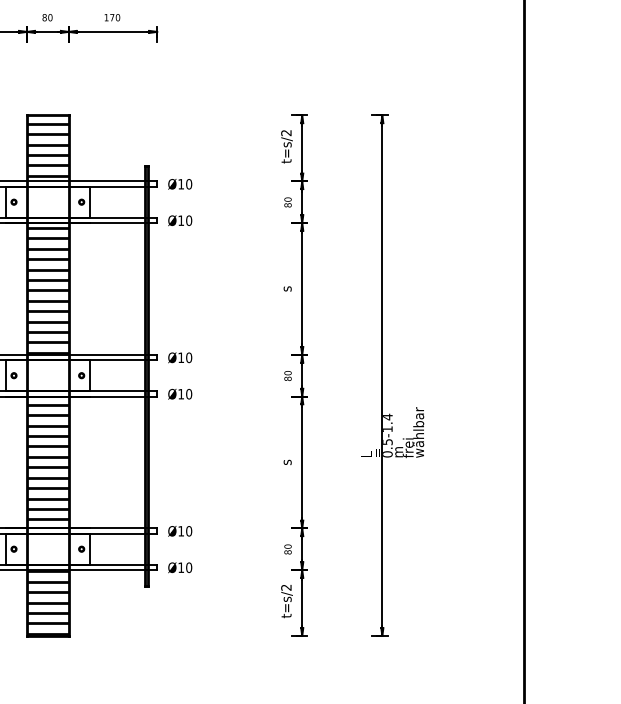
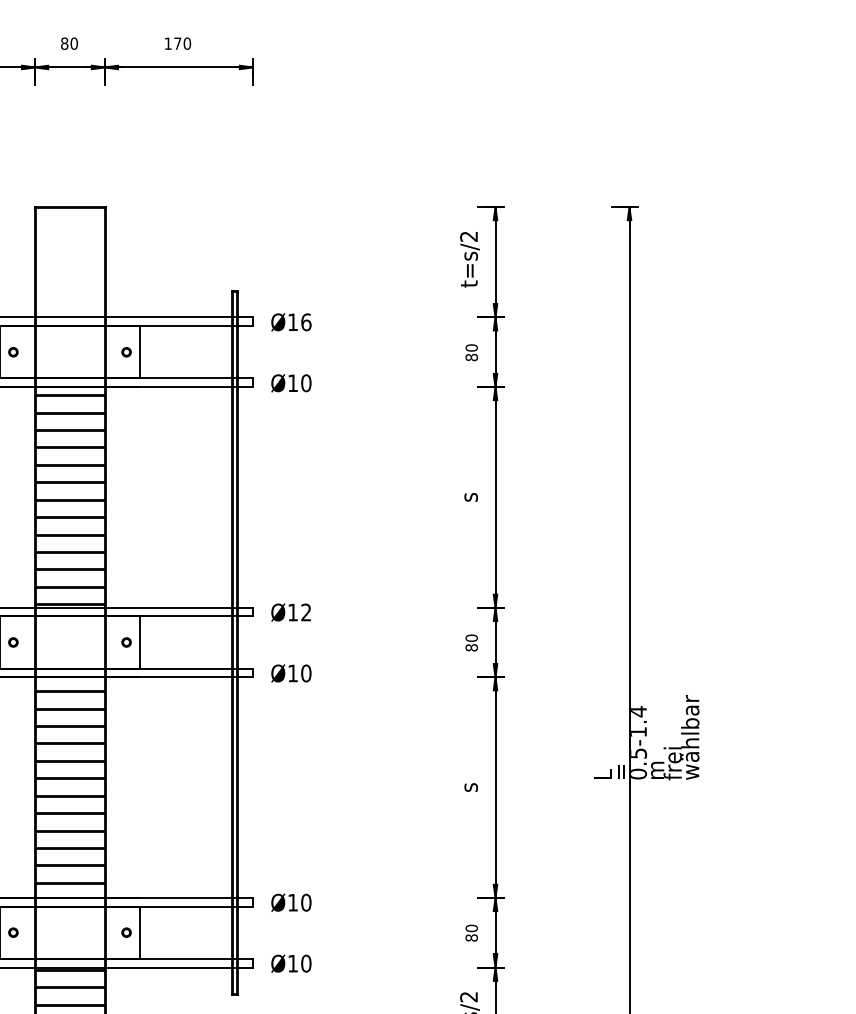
hatch: (47, 149) -> (69, 264), removed
text: (189, 184) -> (306, 322), Ø10 -> Ø16
text: (189, 357) -> (306, 612), Ø10 -> Ø12

